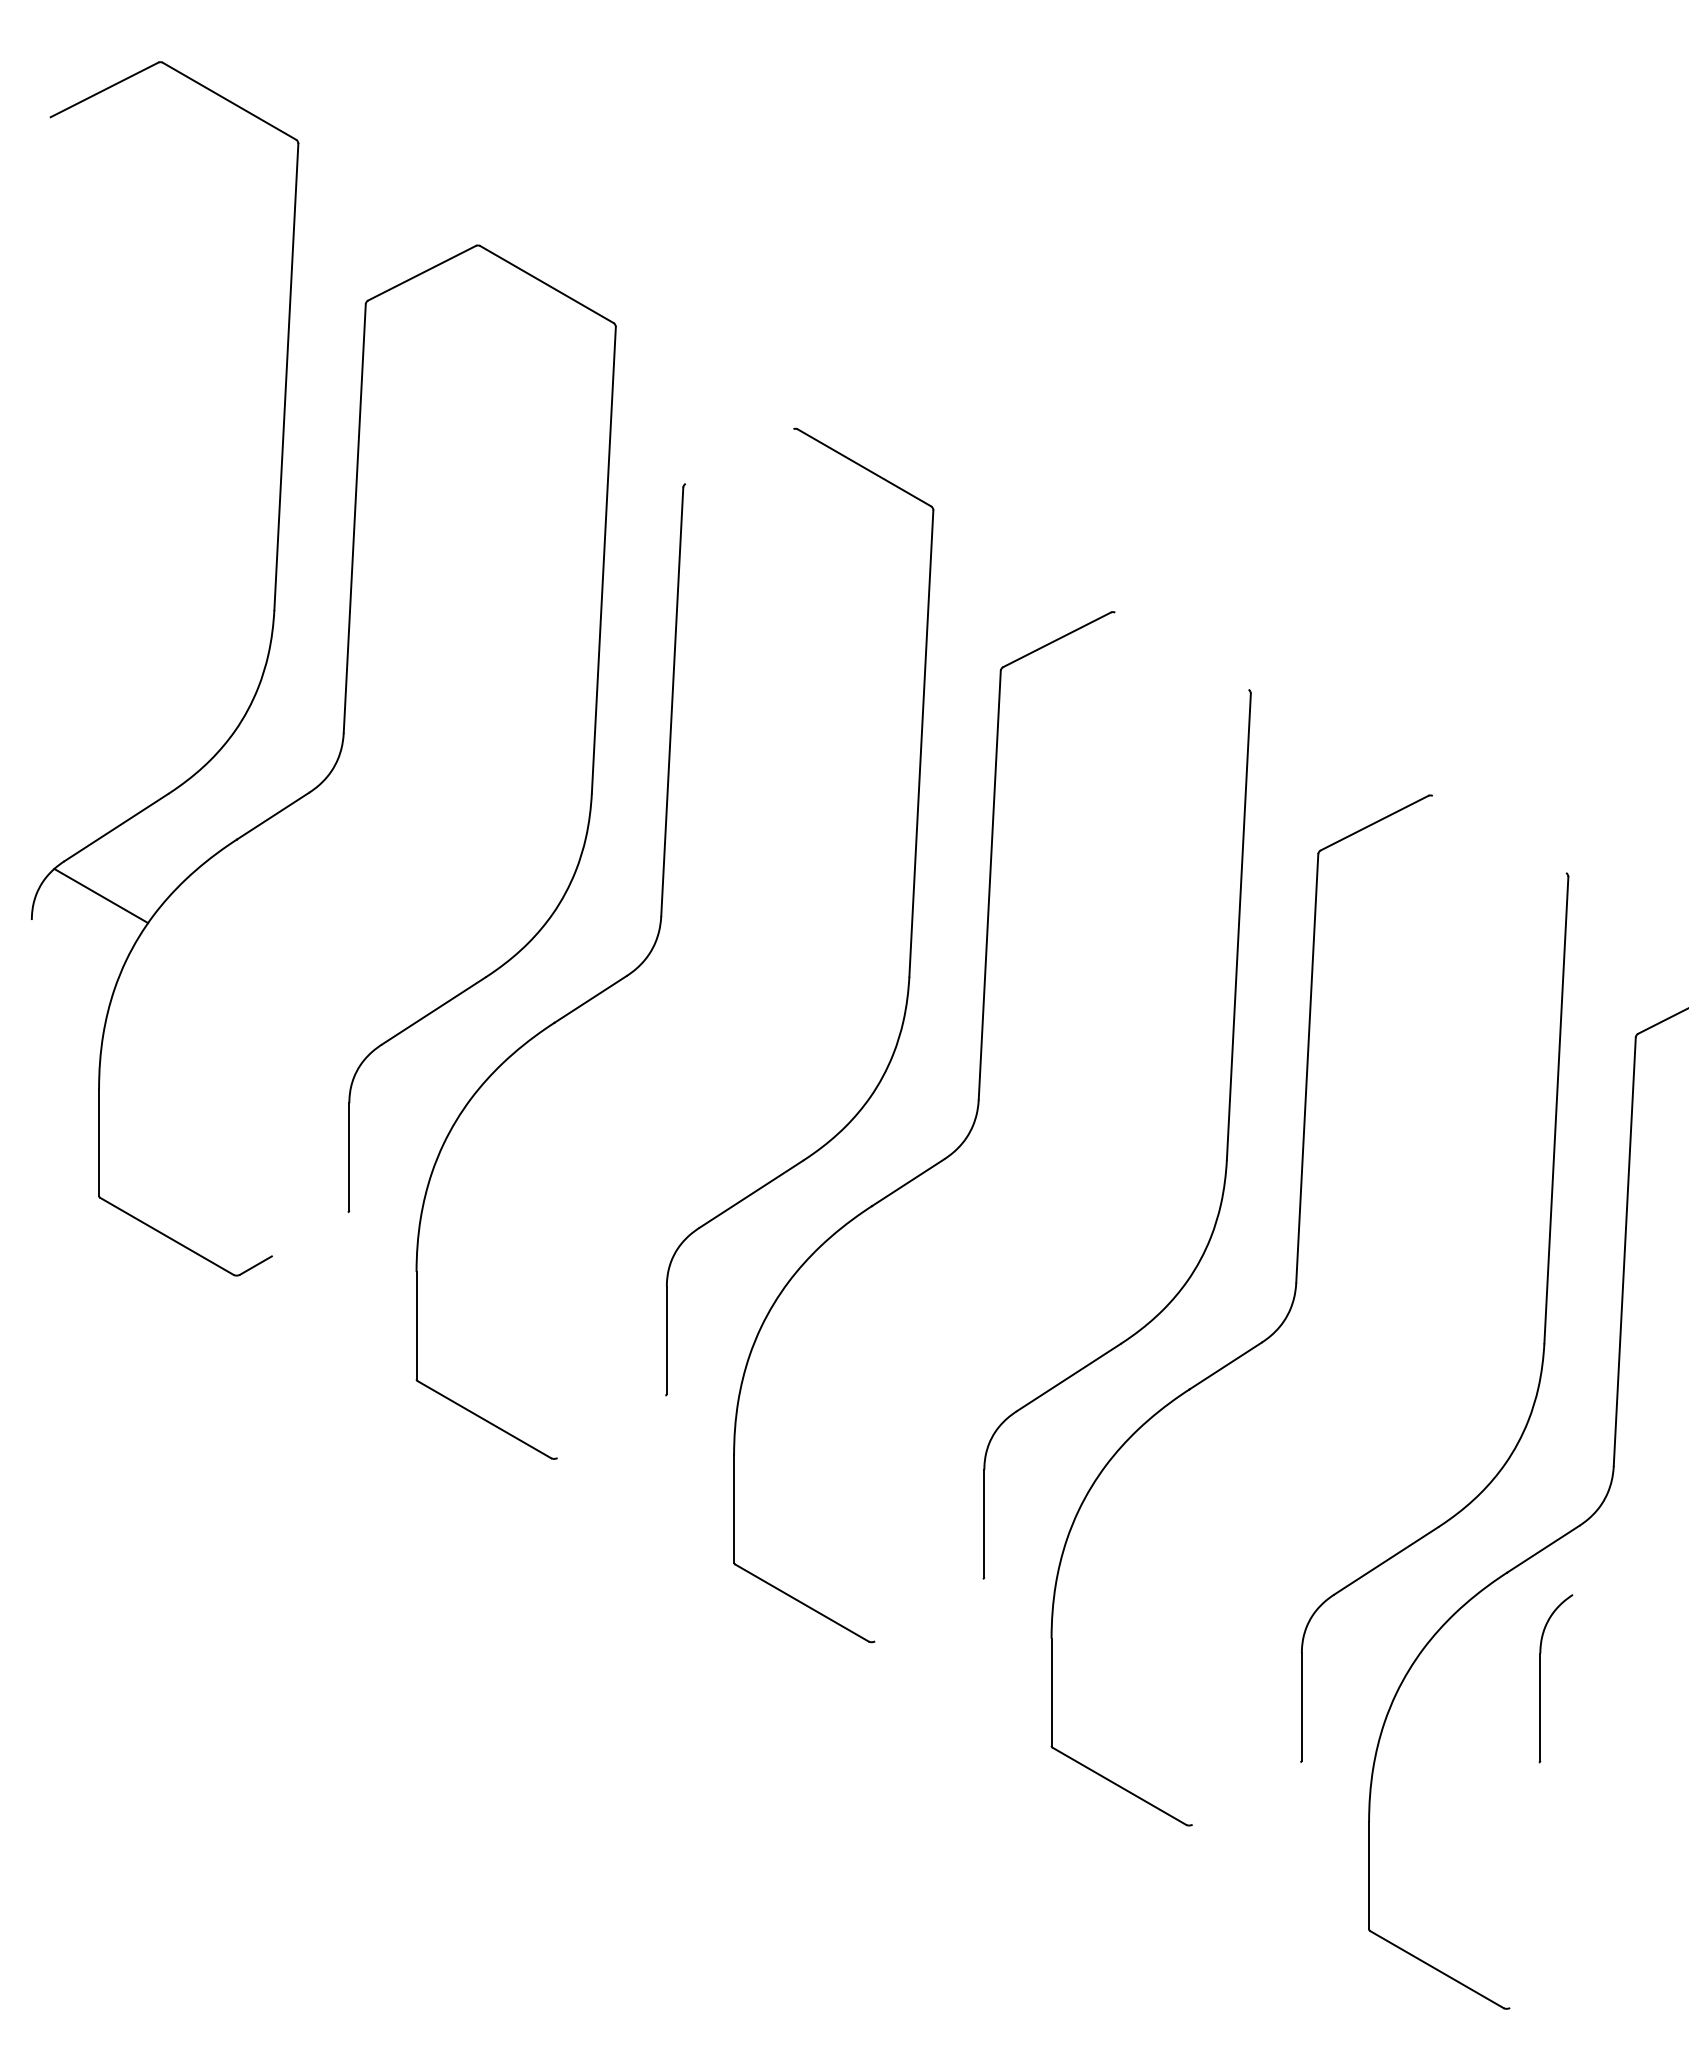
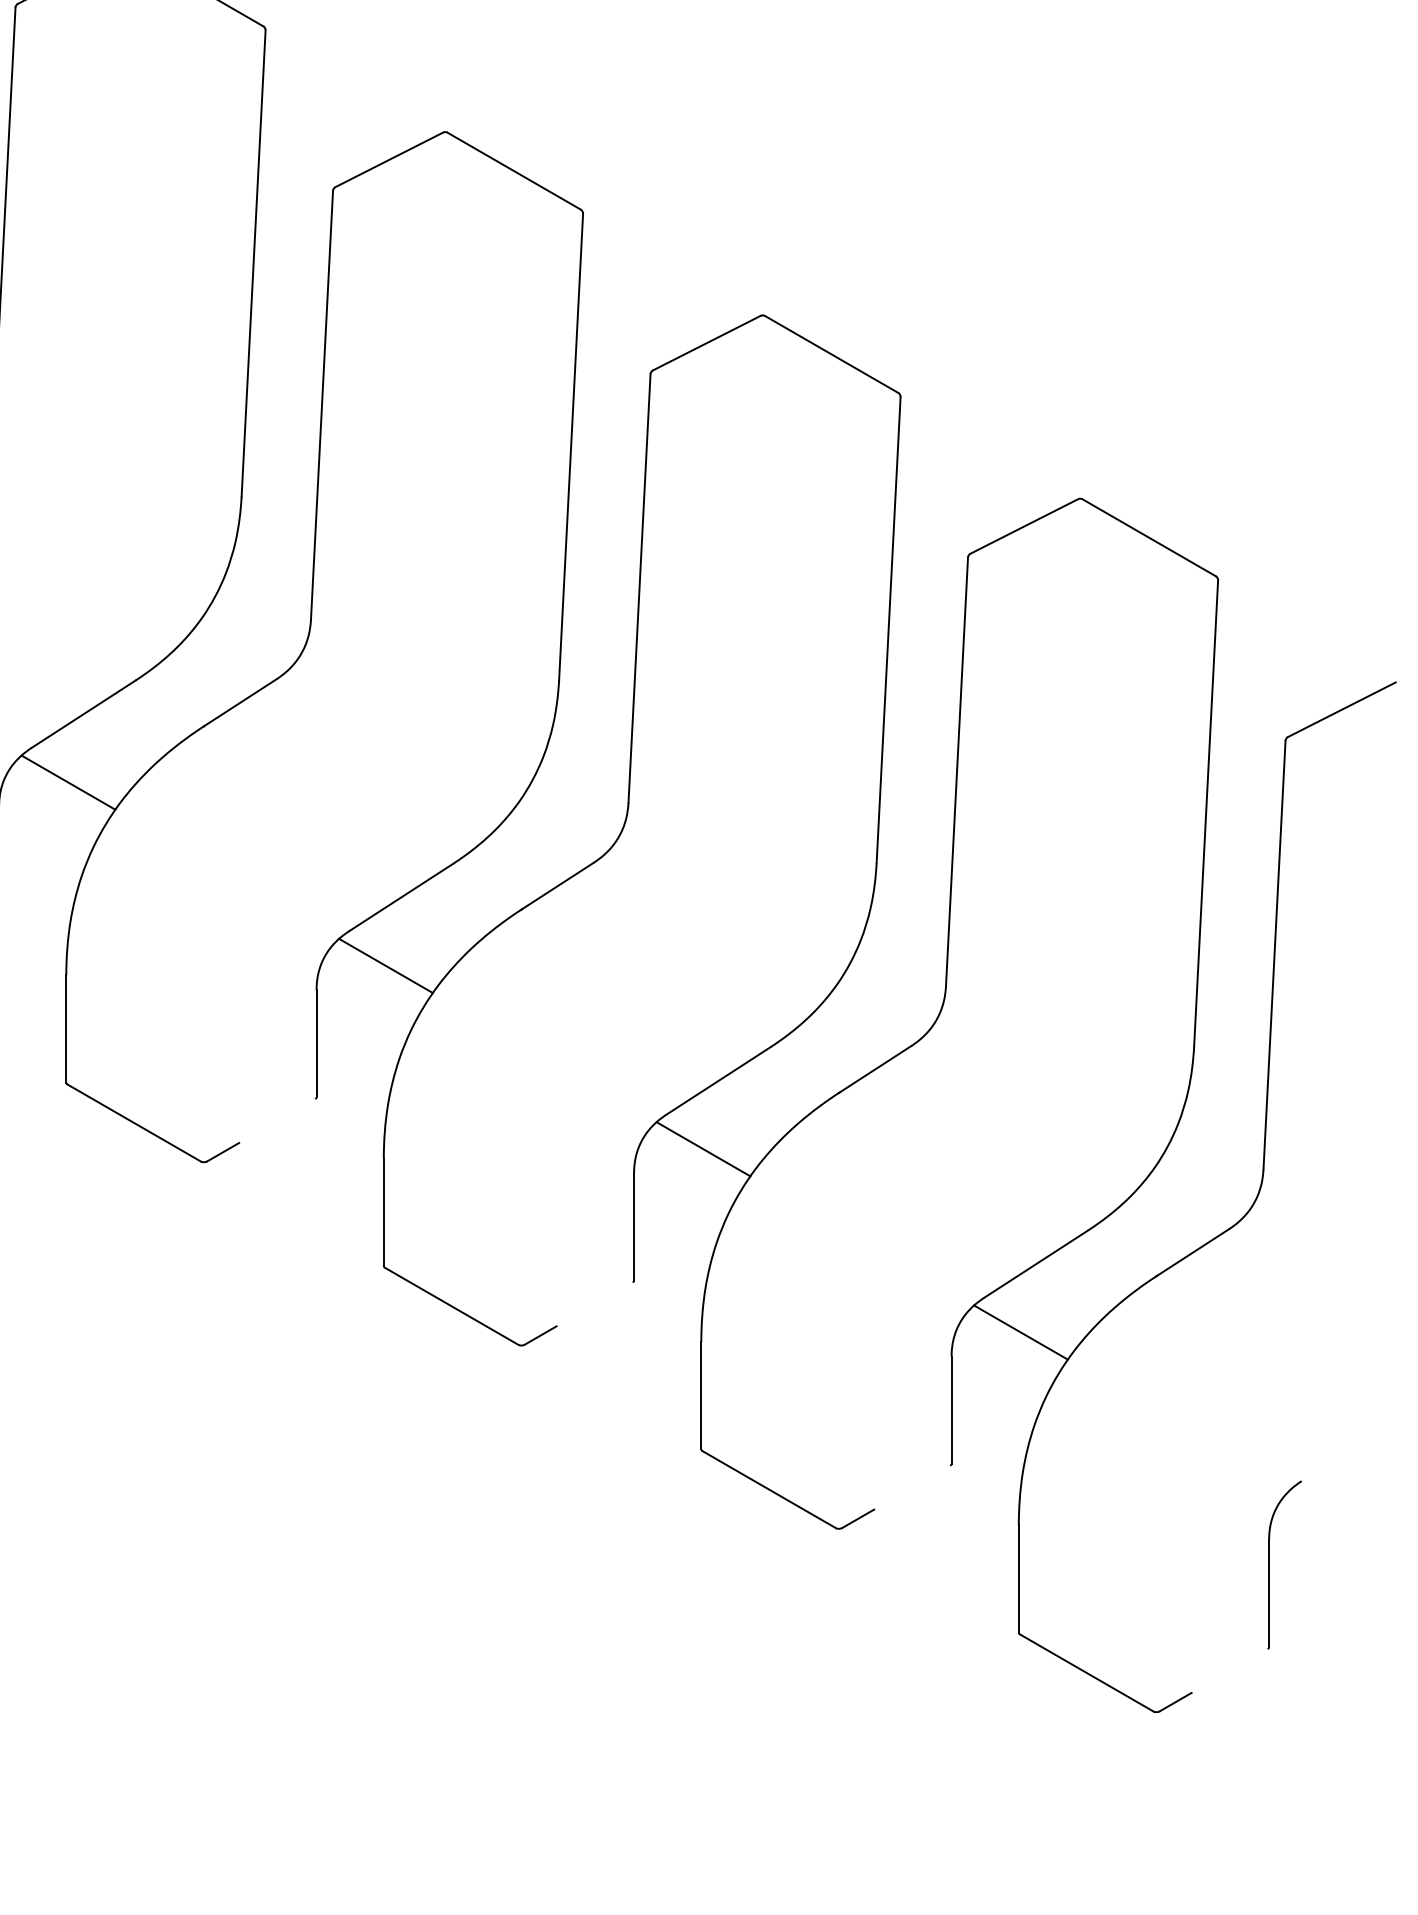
line: (739, 456) -> (389, 159), added
line: (1181, 650) -> (831, 353), added
line: (1499, 833) -> (1149, 536), added
line: (418, 1079) -> (68, 782), added
line: (736, 1262) -> (386, 965), added
line: (1053, 1445) -> (703, 1148), added
line: (573, 1448) -> (223, 1151), added
line: (1371, 1629) -> (1021, 1332), added
line: (890, 1632) -> (540, 1335), added
part: (1540, 1678) -> (1269, 1564), moved
line: (1208, 1815) -> (858, 1518), added
line: (1525, 1998) -> (1175, 1701), added

